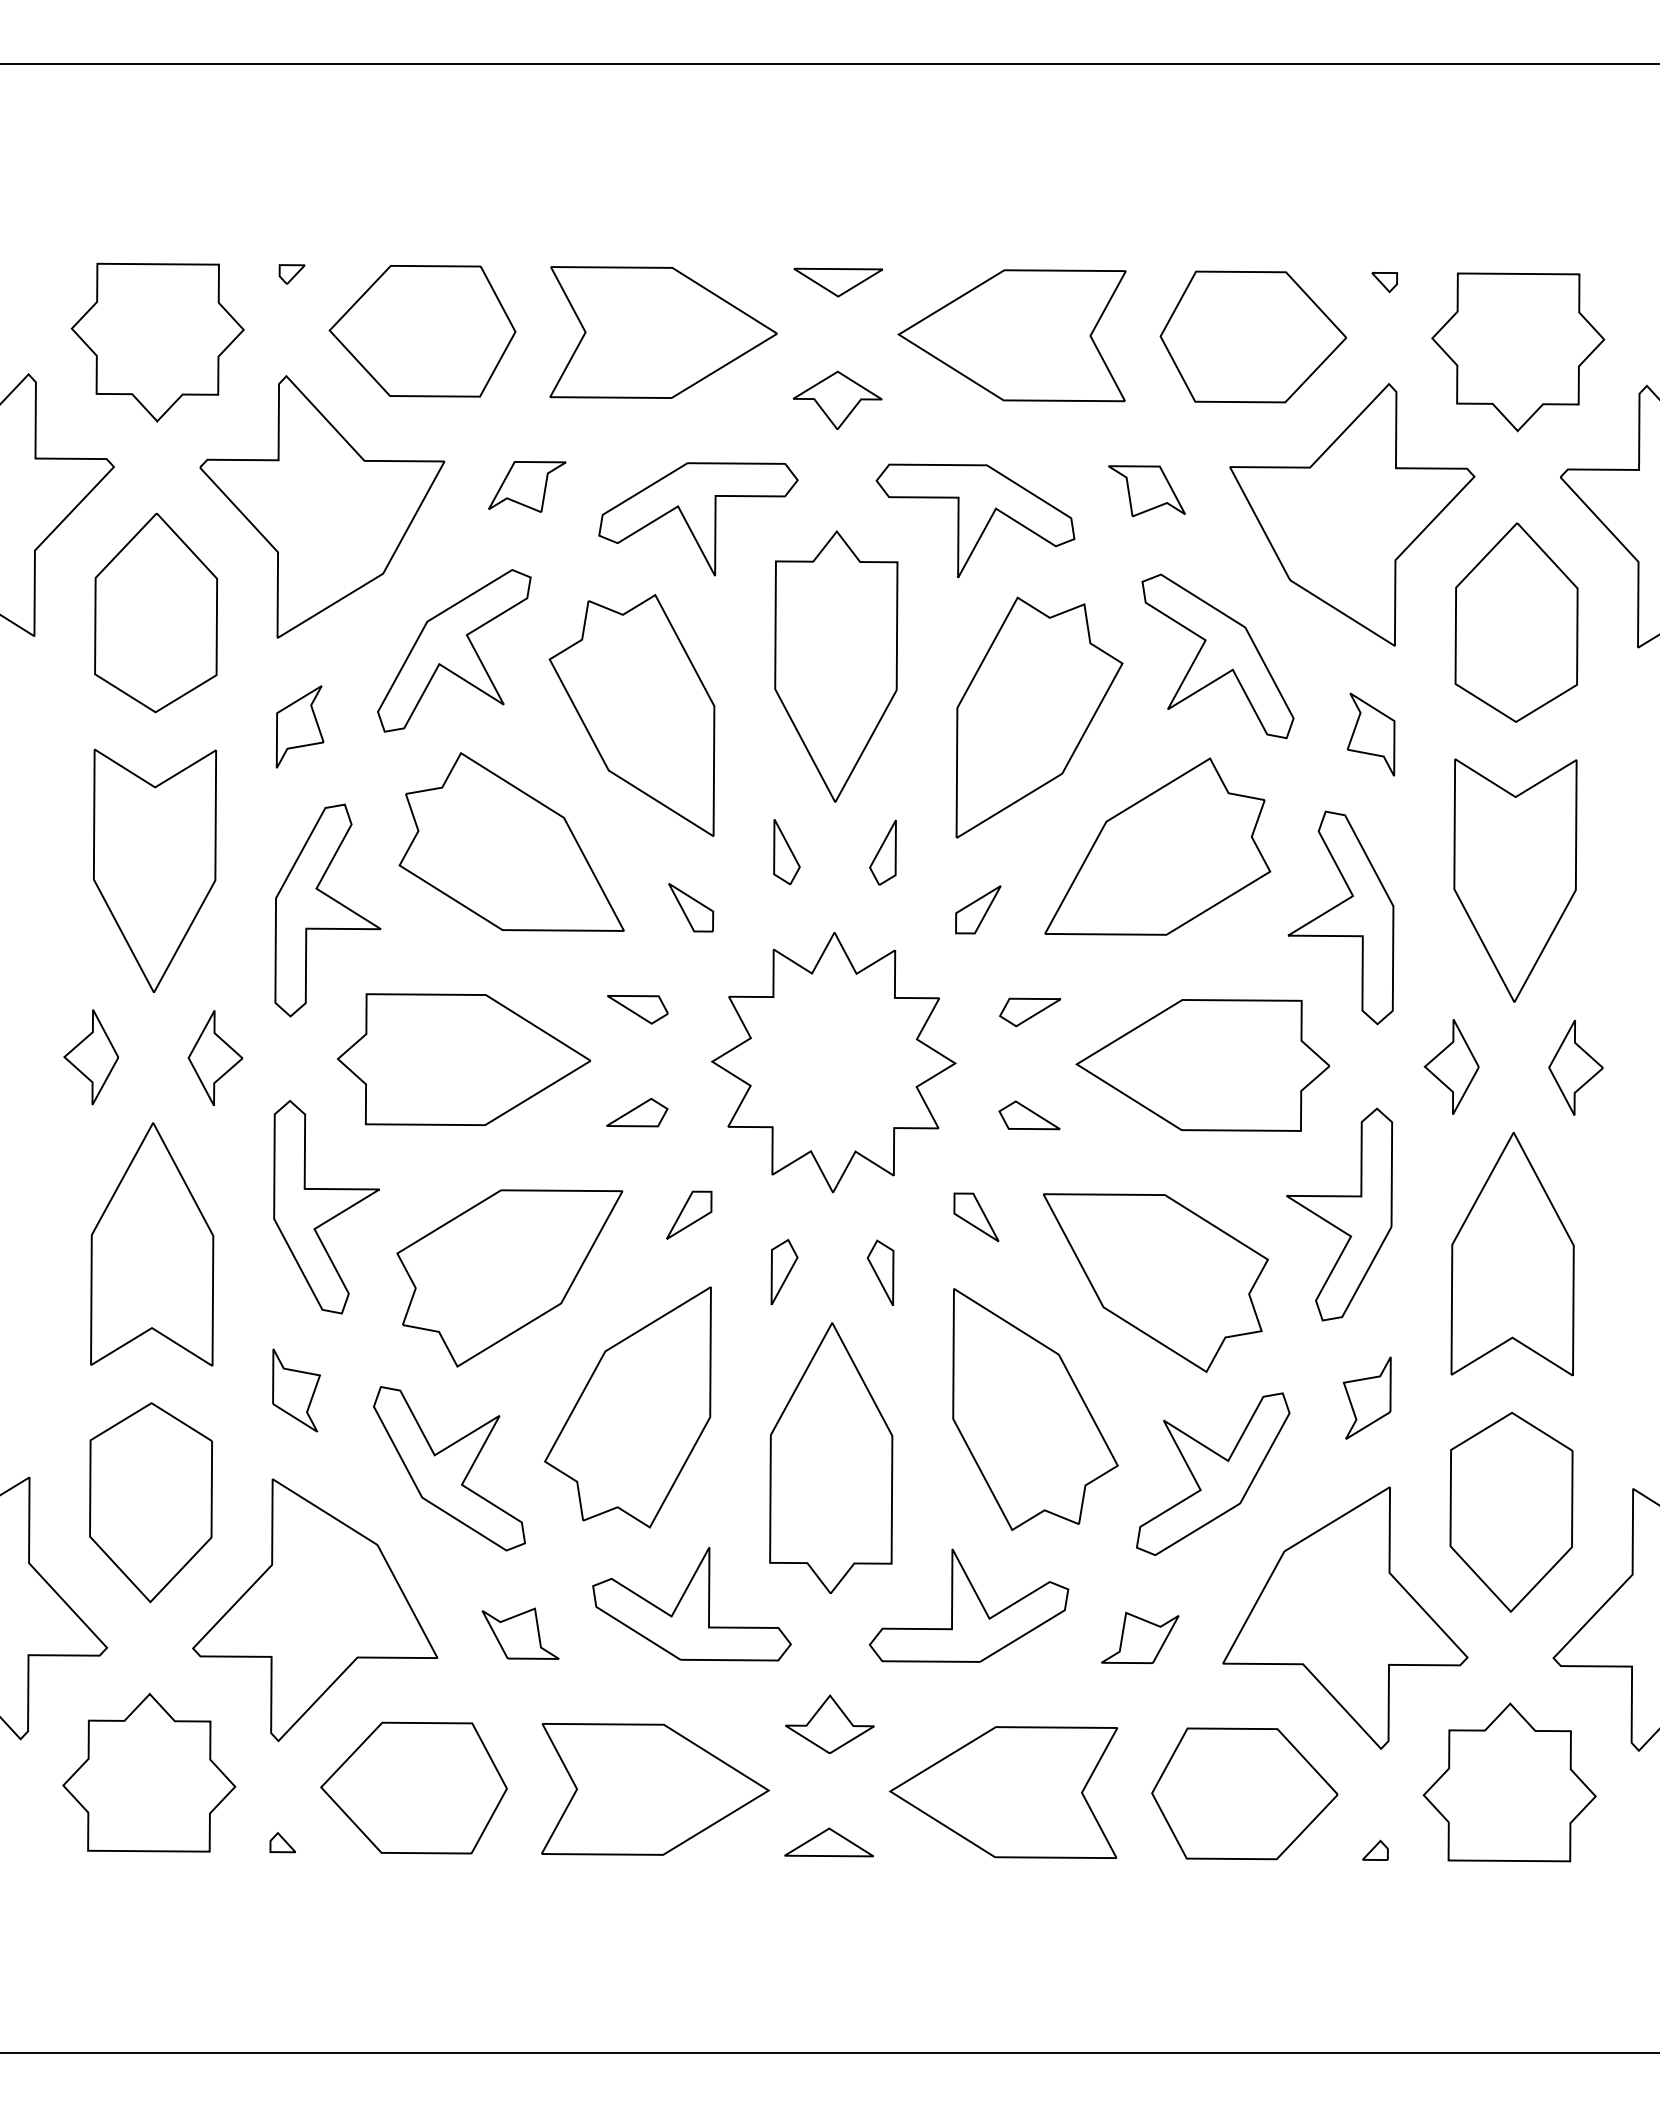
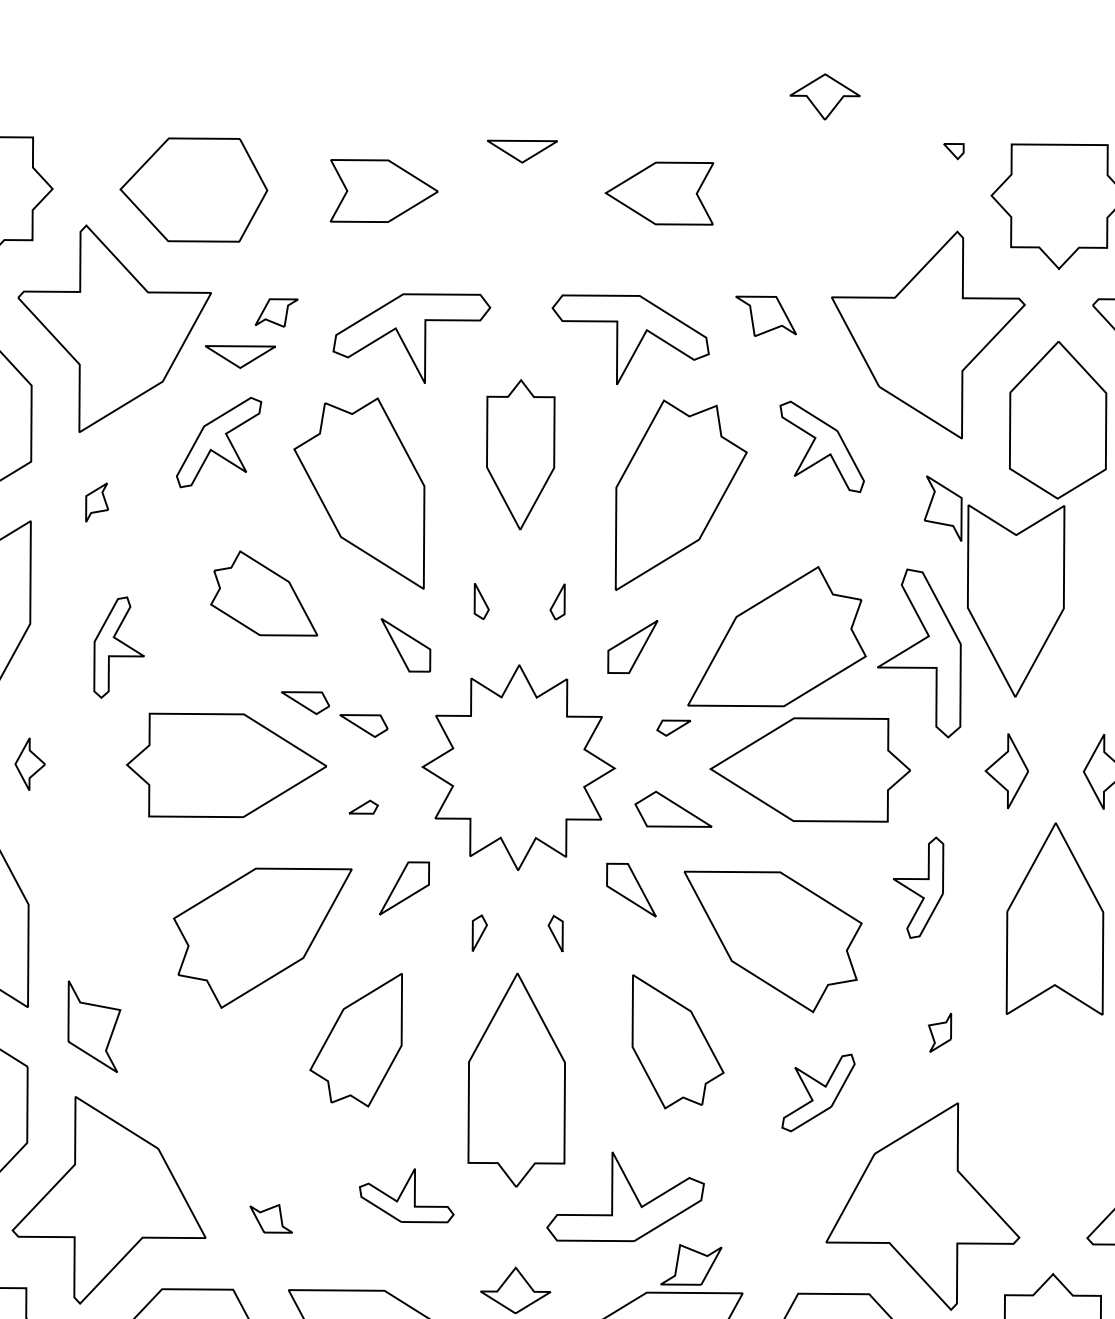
part: (291, 274) -> (90, 145), removed
part: (663, 332) -> (384, 191), size x0.6
part: (1011, 335) -> (659, 193), size x0.6
part: (1252, 336) -> (849, 194), removed
part: (837, 399) -> (825, 96), moved
part: (527, 486) -> (276, 312), size x0.7
part: (481, 542) -> (240, 356), added
part: (454, 650) -> (219, 442), size x0.7
part: (1217, 656) -> (821, 446), size x0.7
part: (836, 666) -> (520, 454), size x0.7
part: (299, 726) -> (96, 502), size x0.6
part: (511, 841) -> (264, 593), size x0.6
part: (1157, 846) -> (776, 636), moved
part: (786, 851) -> (481, 601), size x0.7
part: (882, 852) -> (557, 601), size x0.7
part: (1515, 880) -> (1016, 601), moved
part: (691, 907) -> (406, 645), size x1.4
part: (978, 909) -> (633, 646), size x1.4
part: (327, 910) -> (118, 647), size x0.6
part: (563, 980) -> (305, 702), added
part: (1030, 1012) -> (674, 728), size x0.7
part: (214, 1058) -> (29, 764), size x0.7
part: (637, 1112) -> (363, 807), size x0.6
part: (1029, 1115) -> (673, 809), size x1.6
part: (326, 1207) -> (118, 882), removed
part: (689, 1214) -> (404, 887), size x1.4
part: (1339, 1214) -> (918, 887), size x0.6
part: (976, 1216) -> (631, 889), size x1.4
part: (784, 1271) -> (479, 932), size x0.7
part: (880, 1272) -> (555, 933), size x0.7
part: (296, 1390) -> (94, 1026), size x1.4
part: (1366, 1397) -> (939, 1032), size x0.6
part: (627, 1407) -> (355, 1040), size x0.7
part: (1035, 1409) -> (678, 1041), size x0.7
part: (449, 1468) -> (215, 1088), removed
part: (1213, 1474) -> (818, 1093), size x0.6
part: (1511, 1512) -> (1054, 1123), removed
part: (691, 1604) -> (406, 1195), size x0.6
part: (520, 1633) -> (271, 1218), size x0.7
part: (1140, 1637) -> (691, 1264), moved

